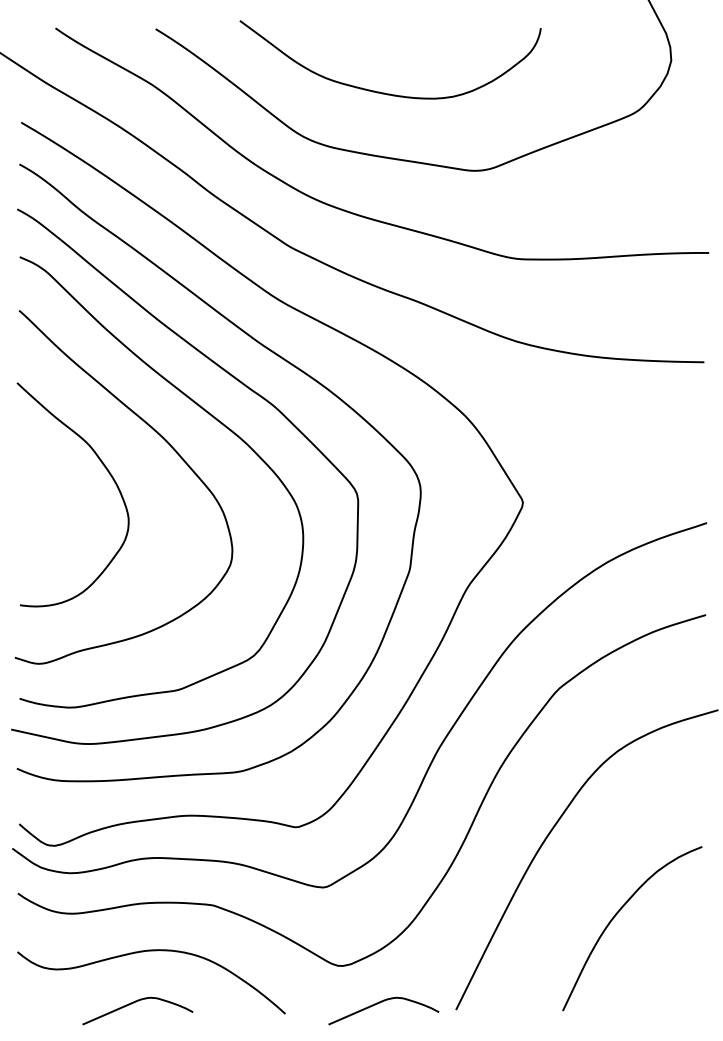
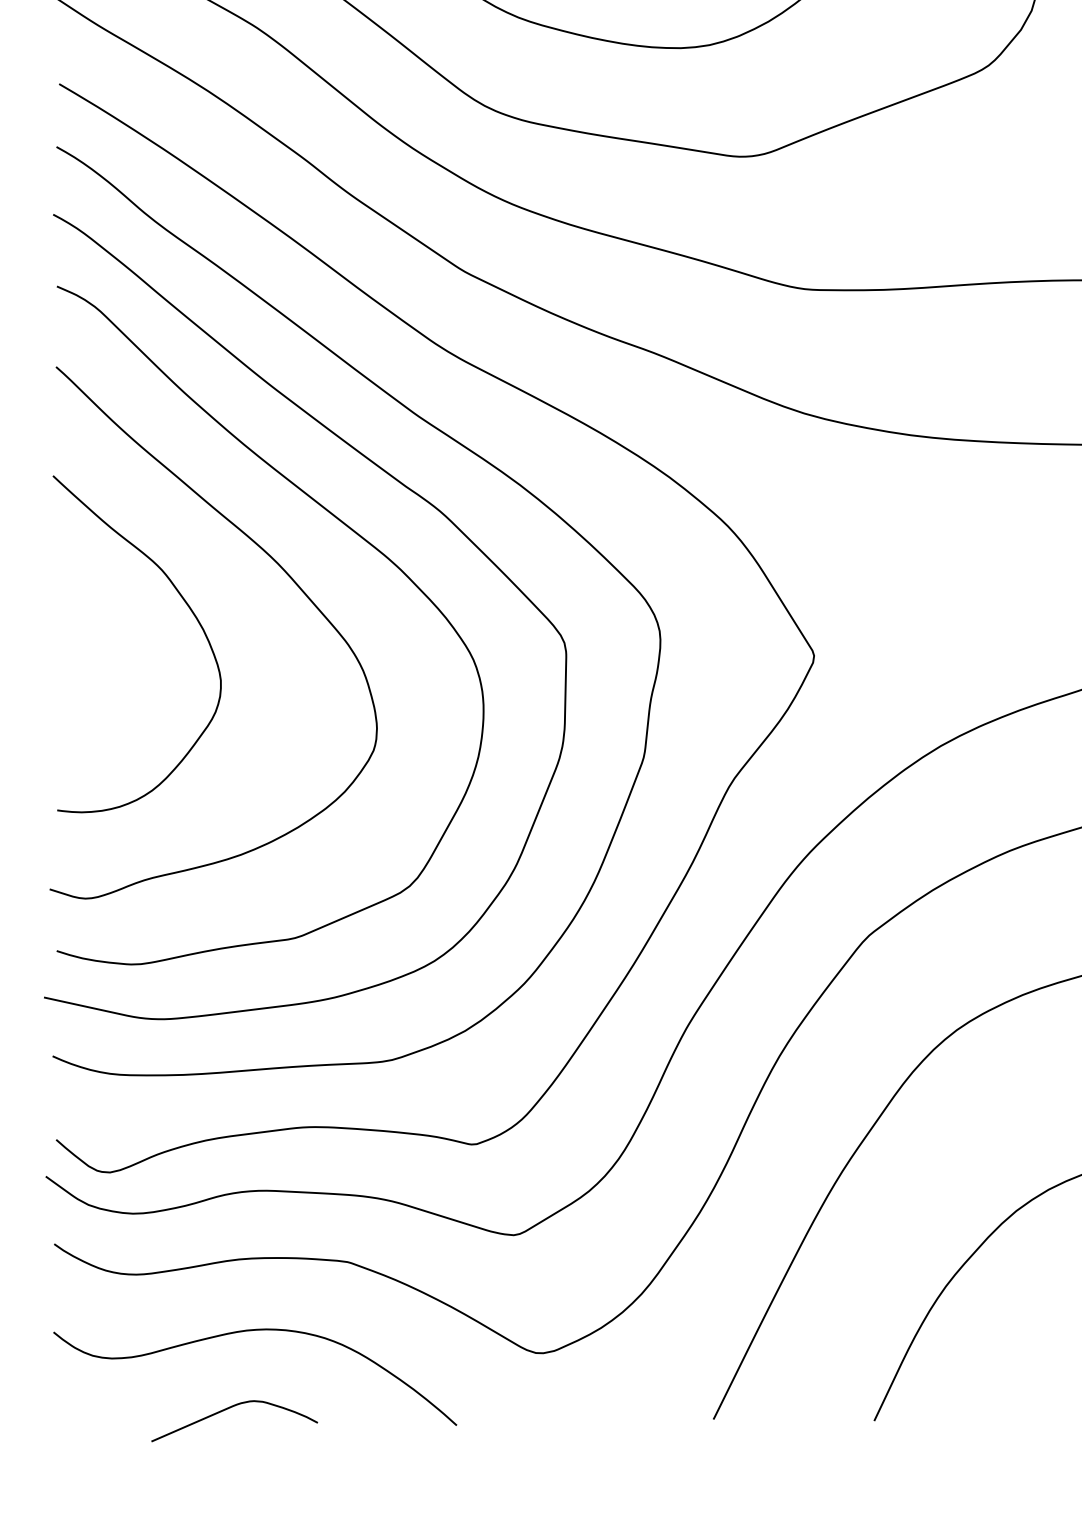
curve: (380, 1003) -> (599, 1409), removed

